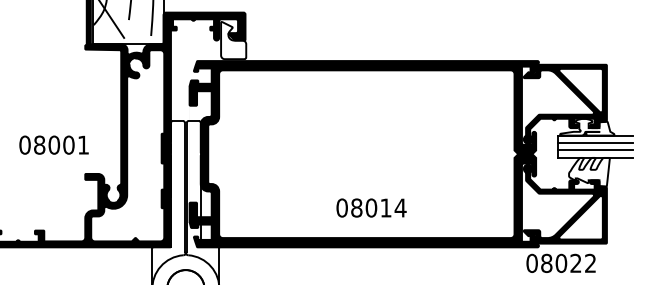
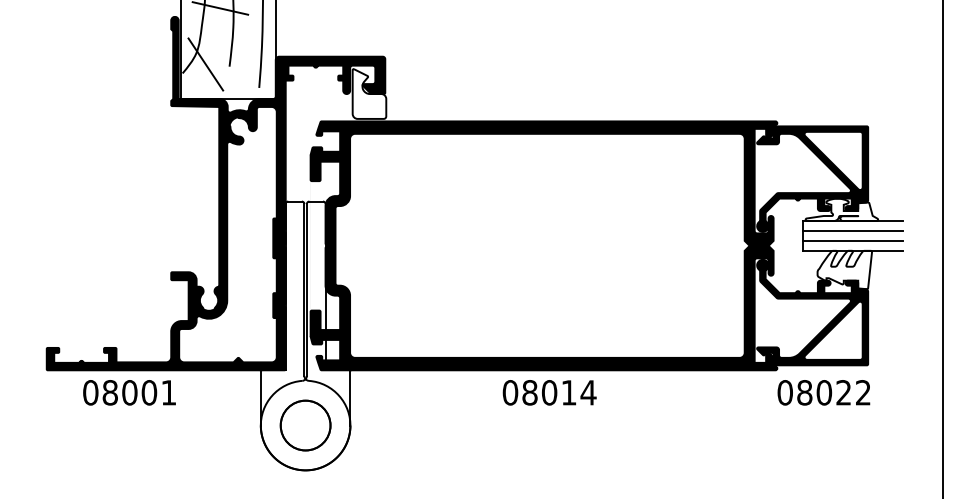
text: (54, 144) -> (129, 392), moved
text: (371, 207) -> (549, 392), moved
text: (560, 263) -> (823, 392), moved

